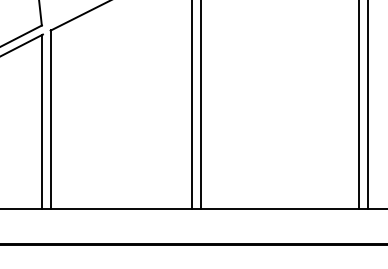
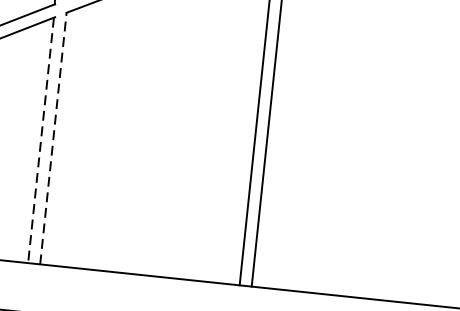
line: (50, 119) -> (53, 138), solid -> dashed
line: (42, 121) -> (41, 139), solid -> dashed

